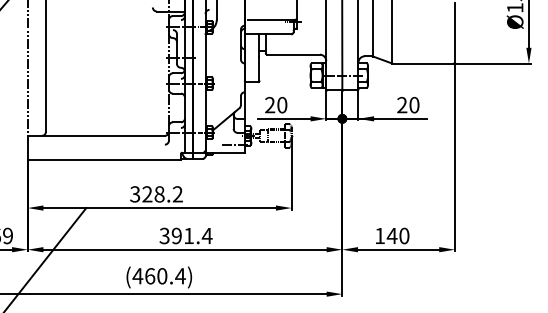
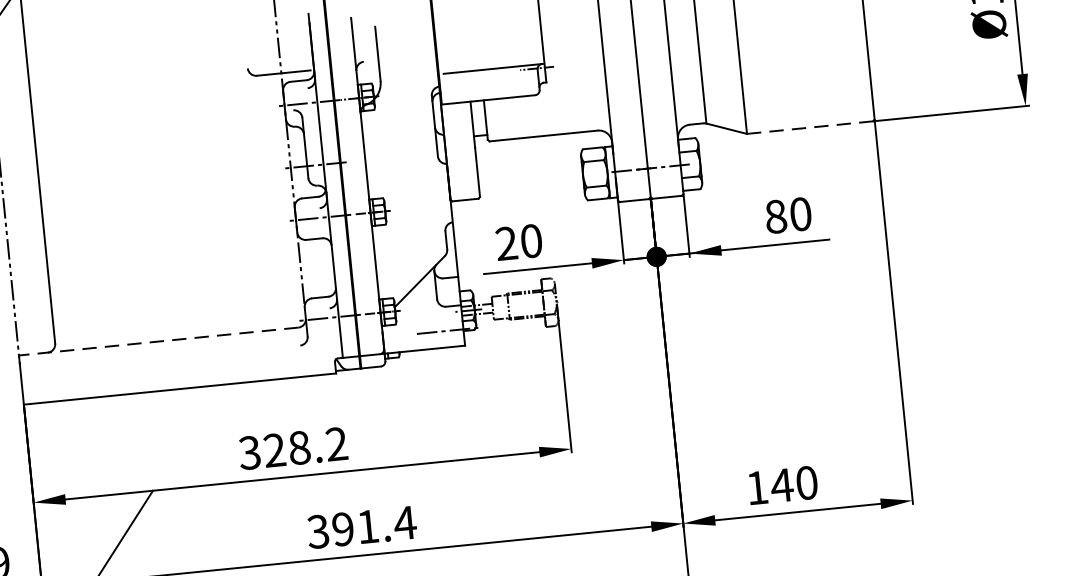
line: (423, 63) -> (810, 127), solid -> dashed
text: (402, 105) -> (776, 217), 20 -> 80
line: (96, 135) -> (158, 340), solid -> dashed

